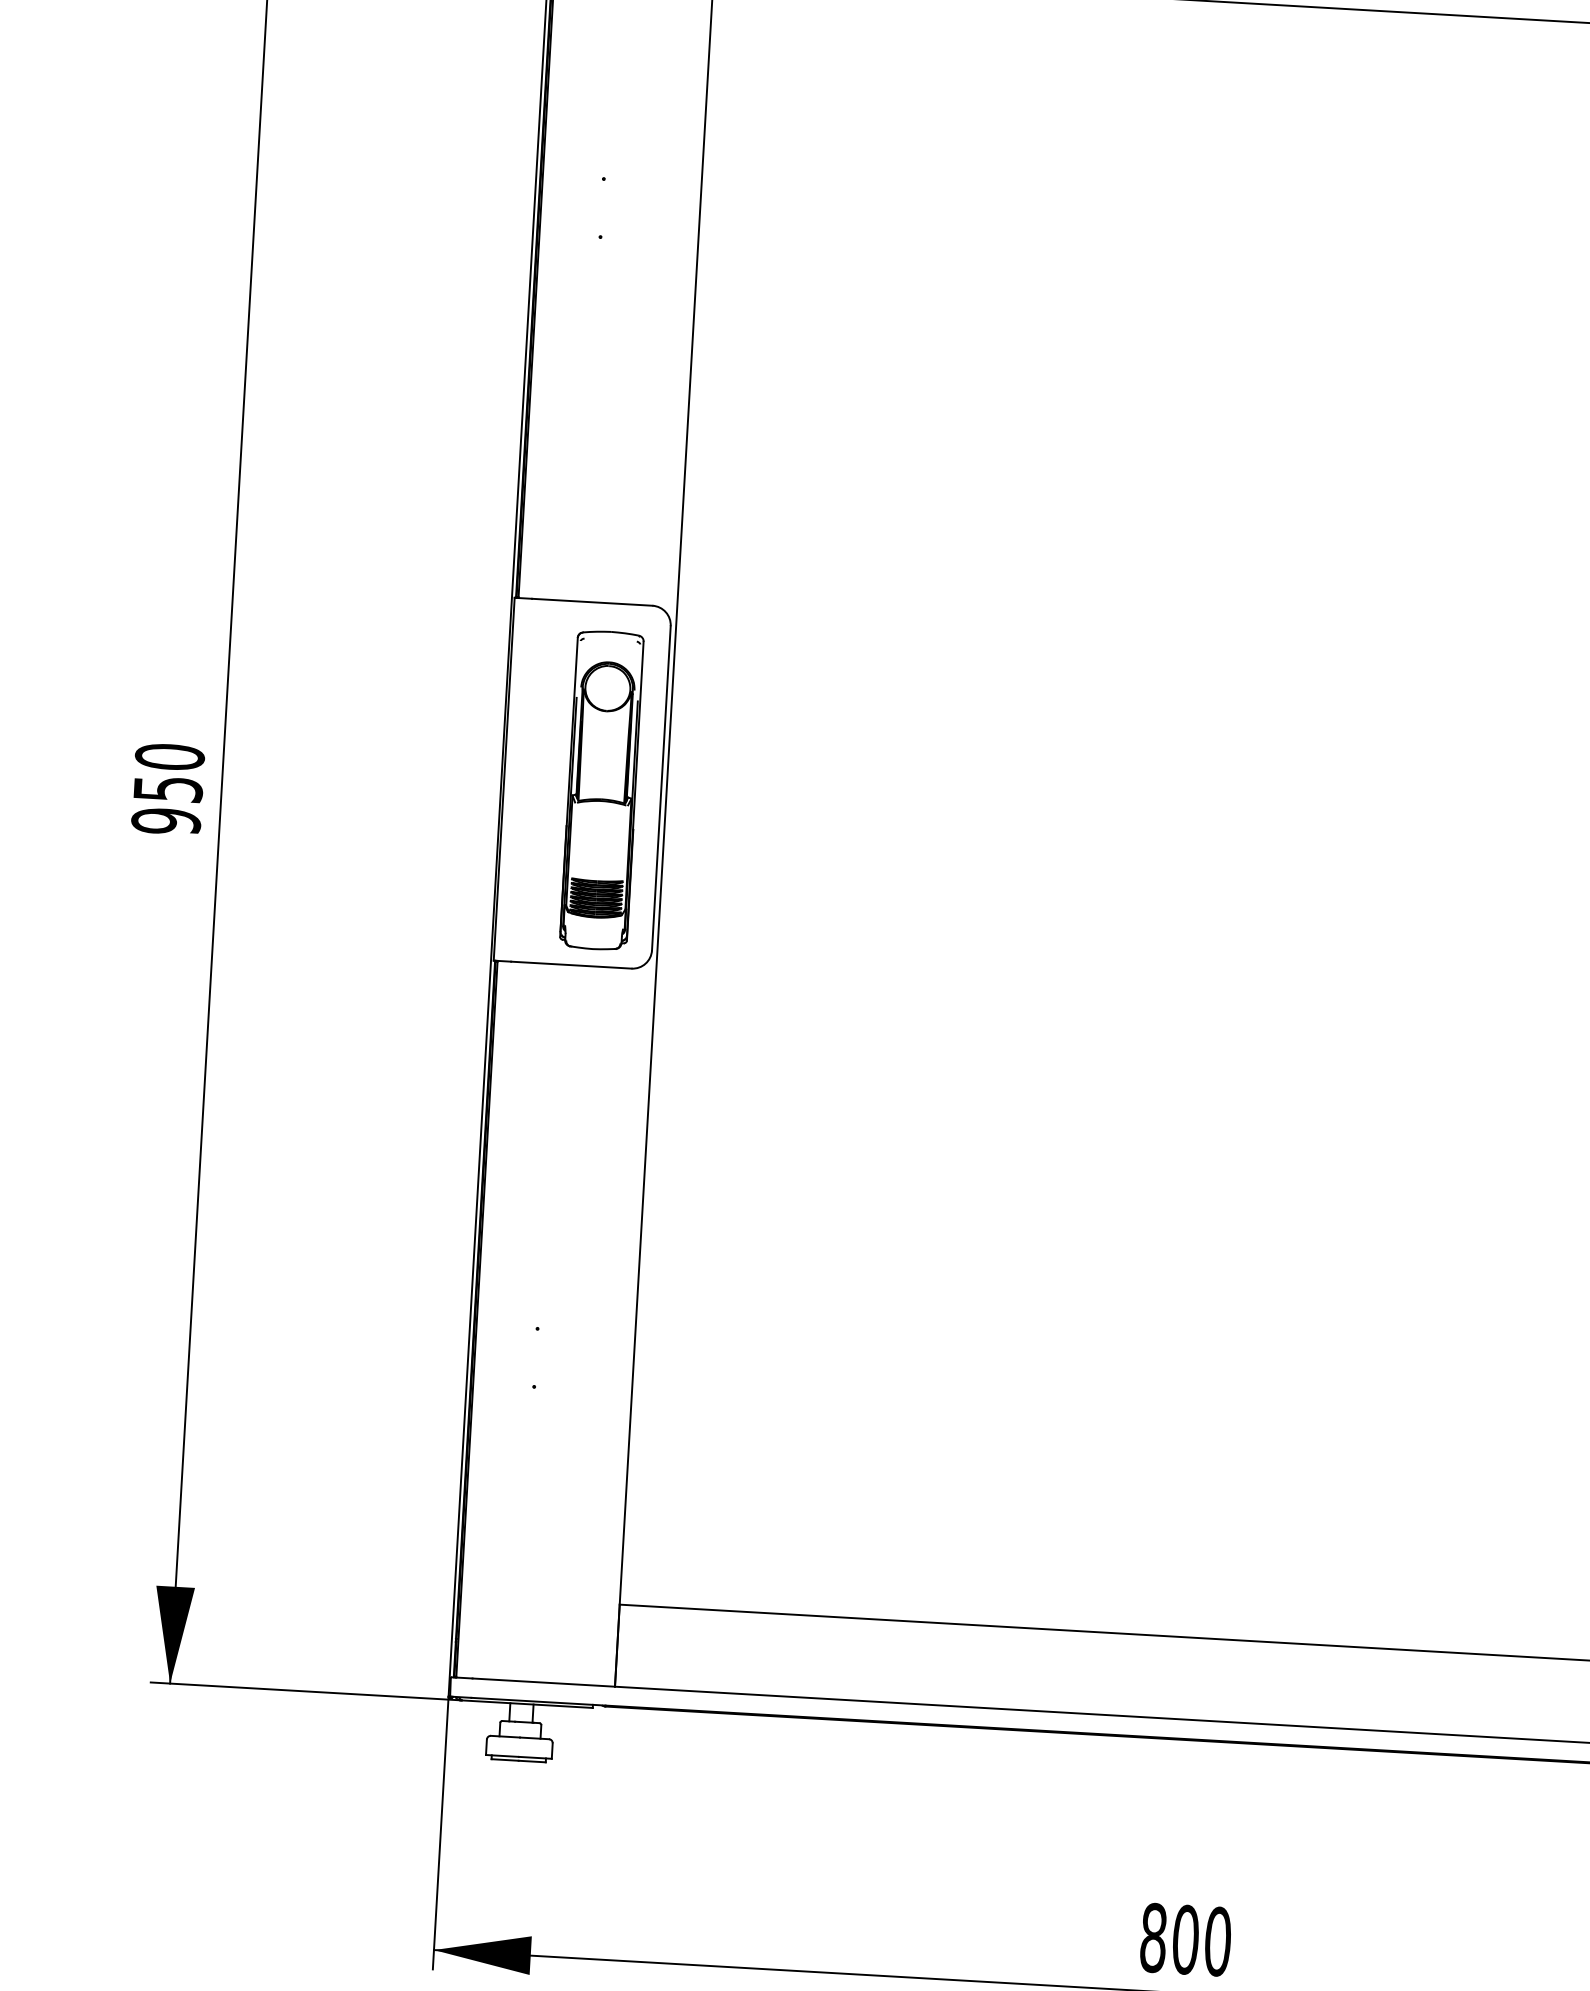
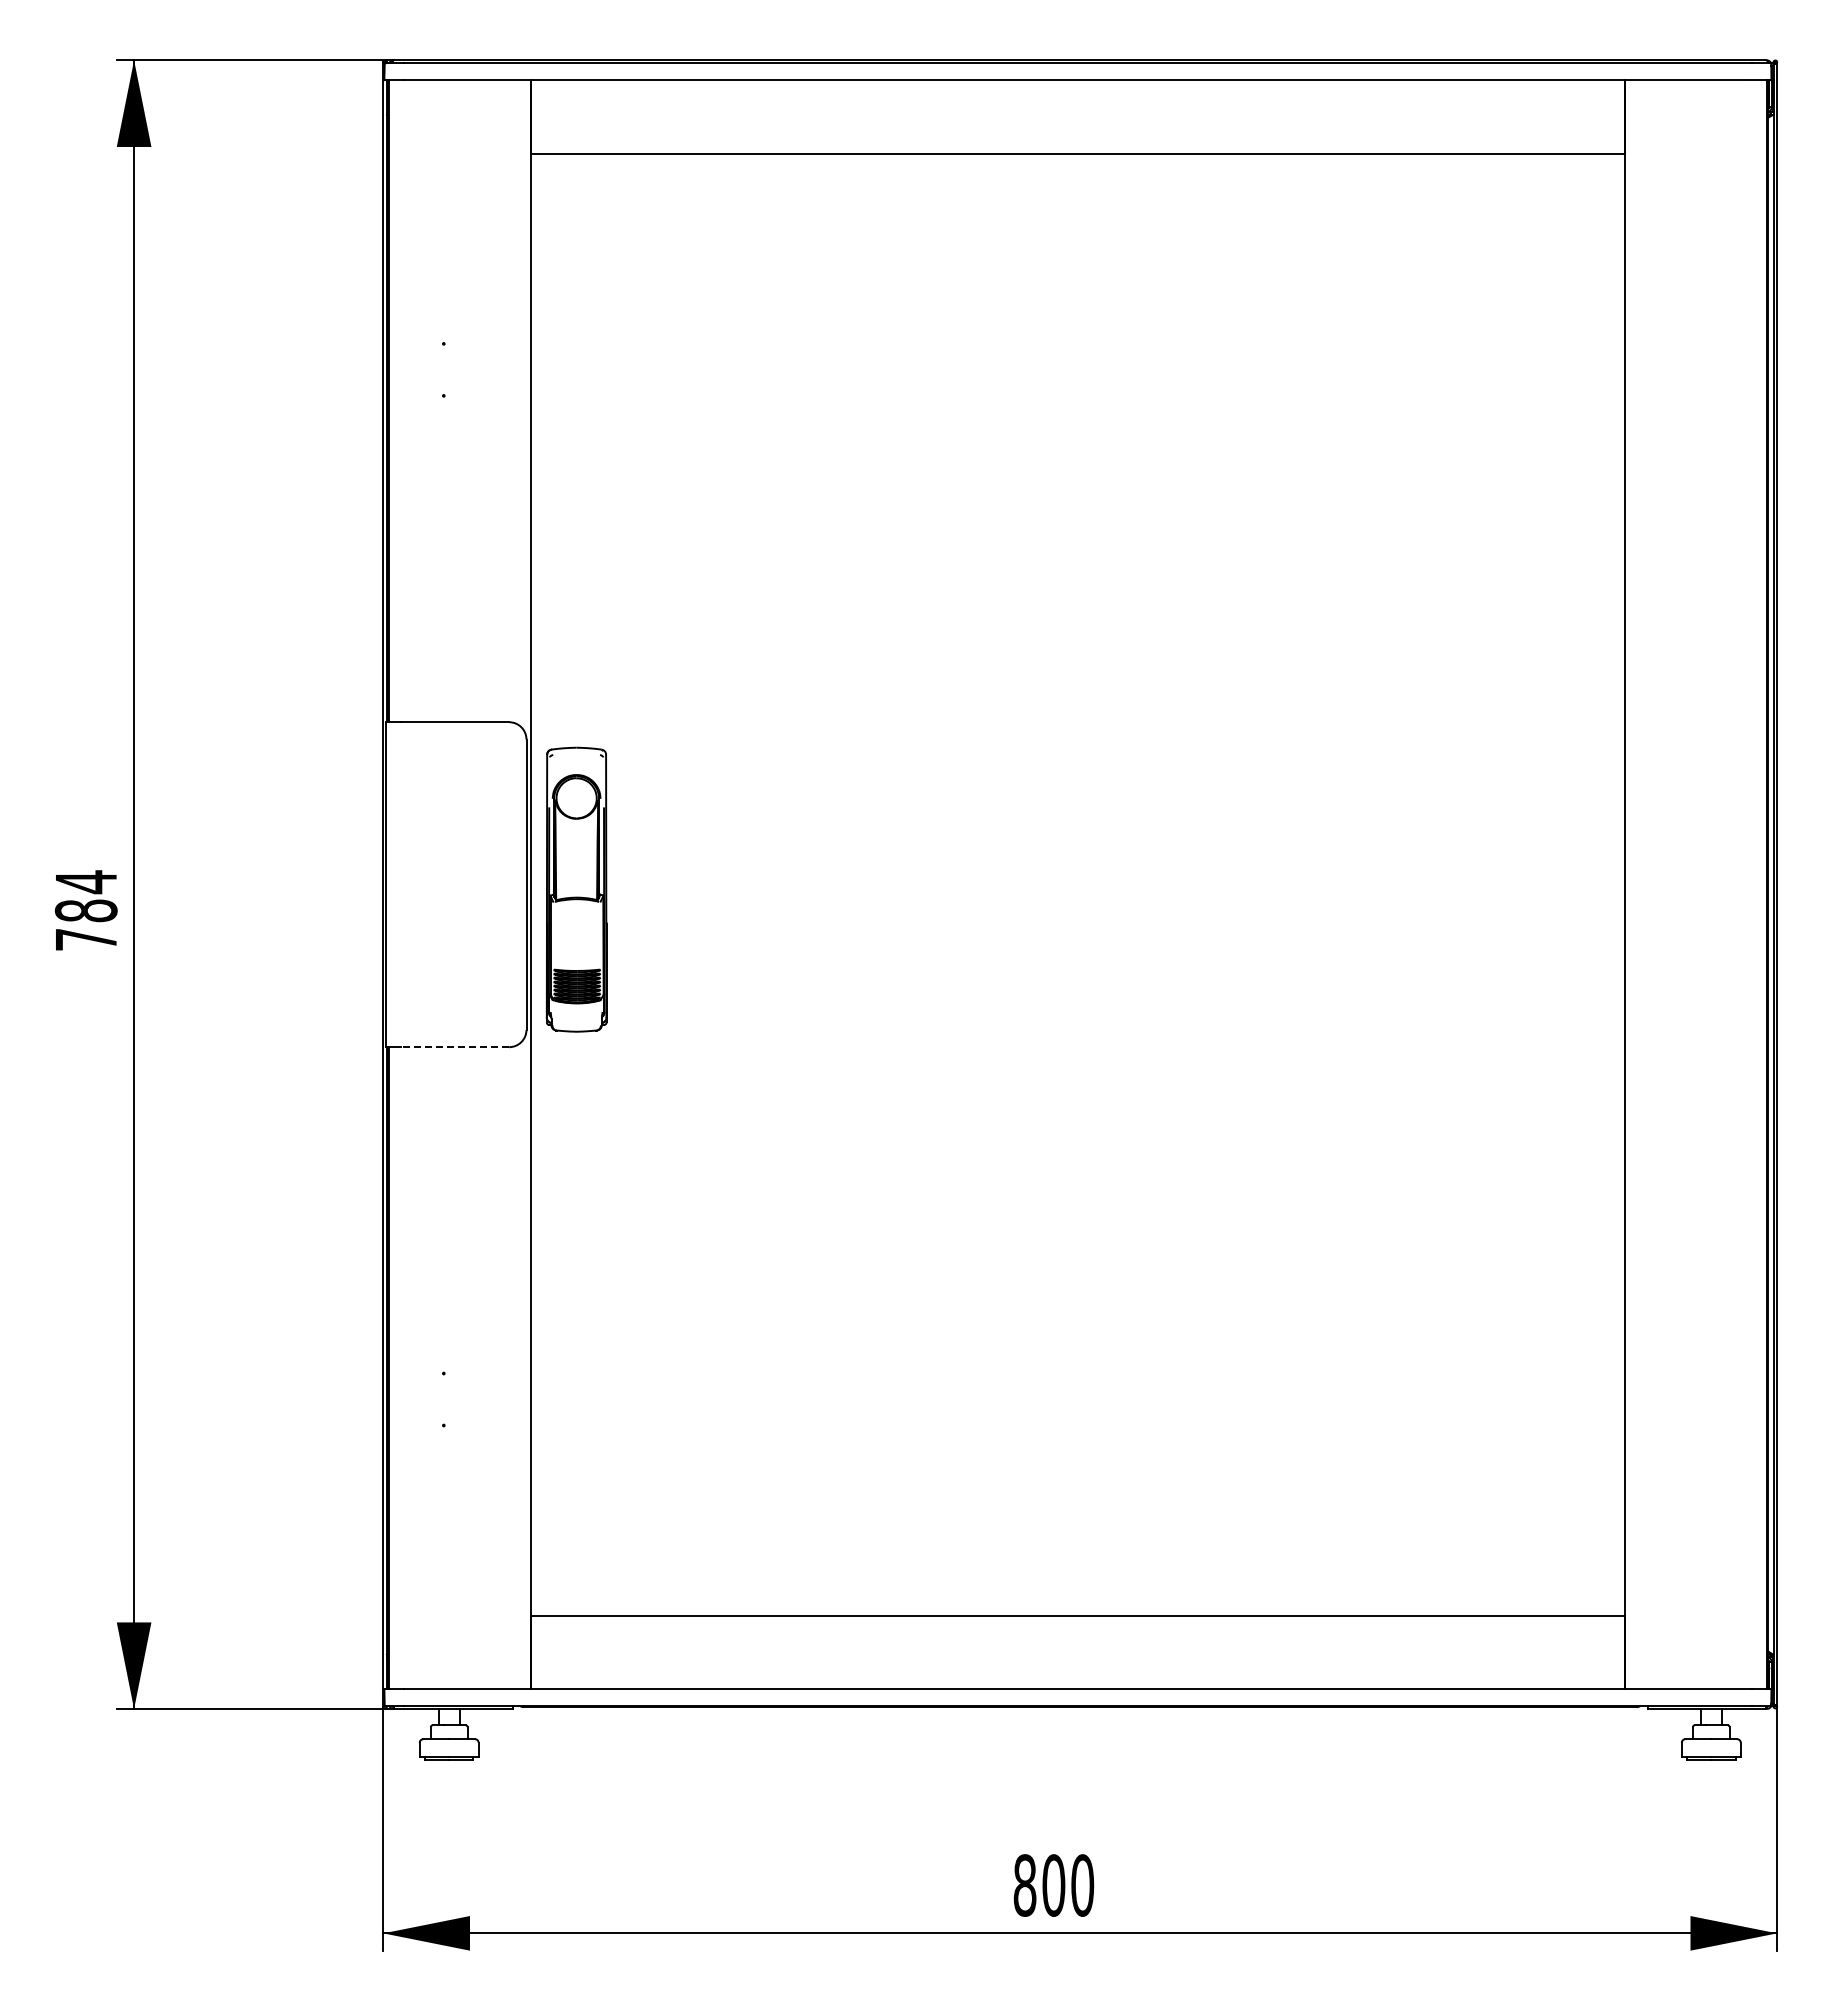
text: (167, 788) -> (85, 910), 950 -> 784
part: (601, 790) -> (576, 889), moved
line: (571, 965) -> (455, 1047), solid -> dashed

